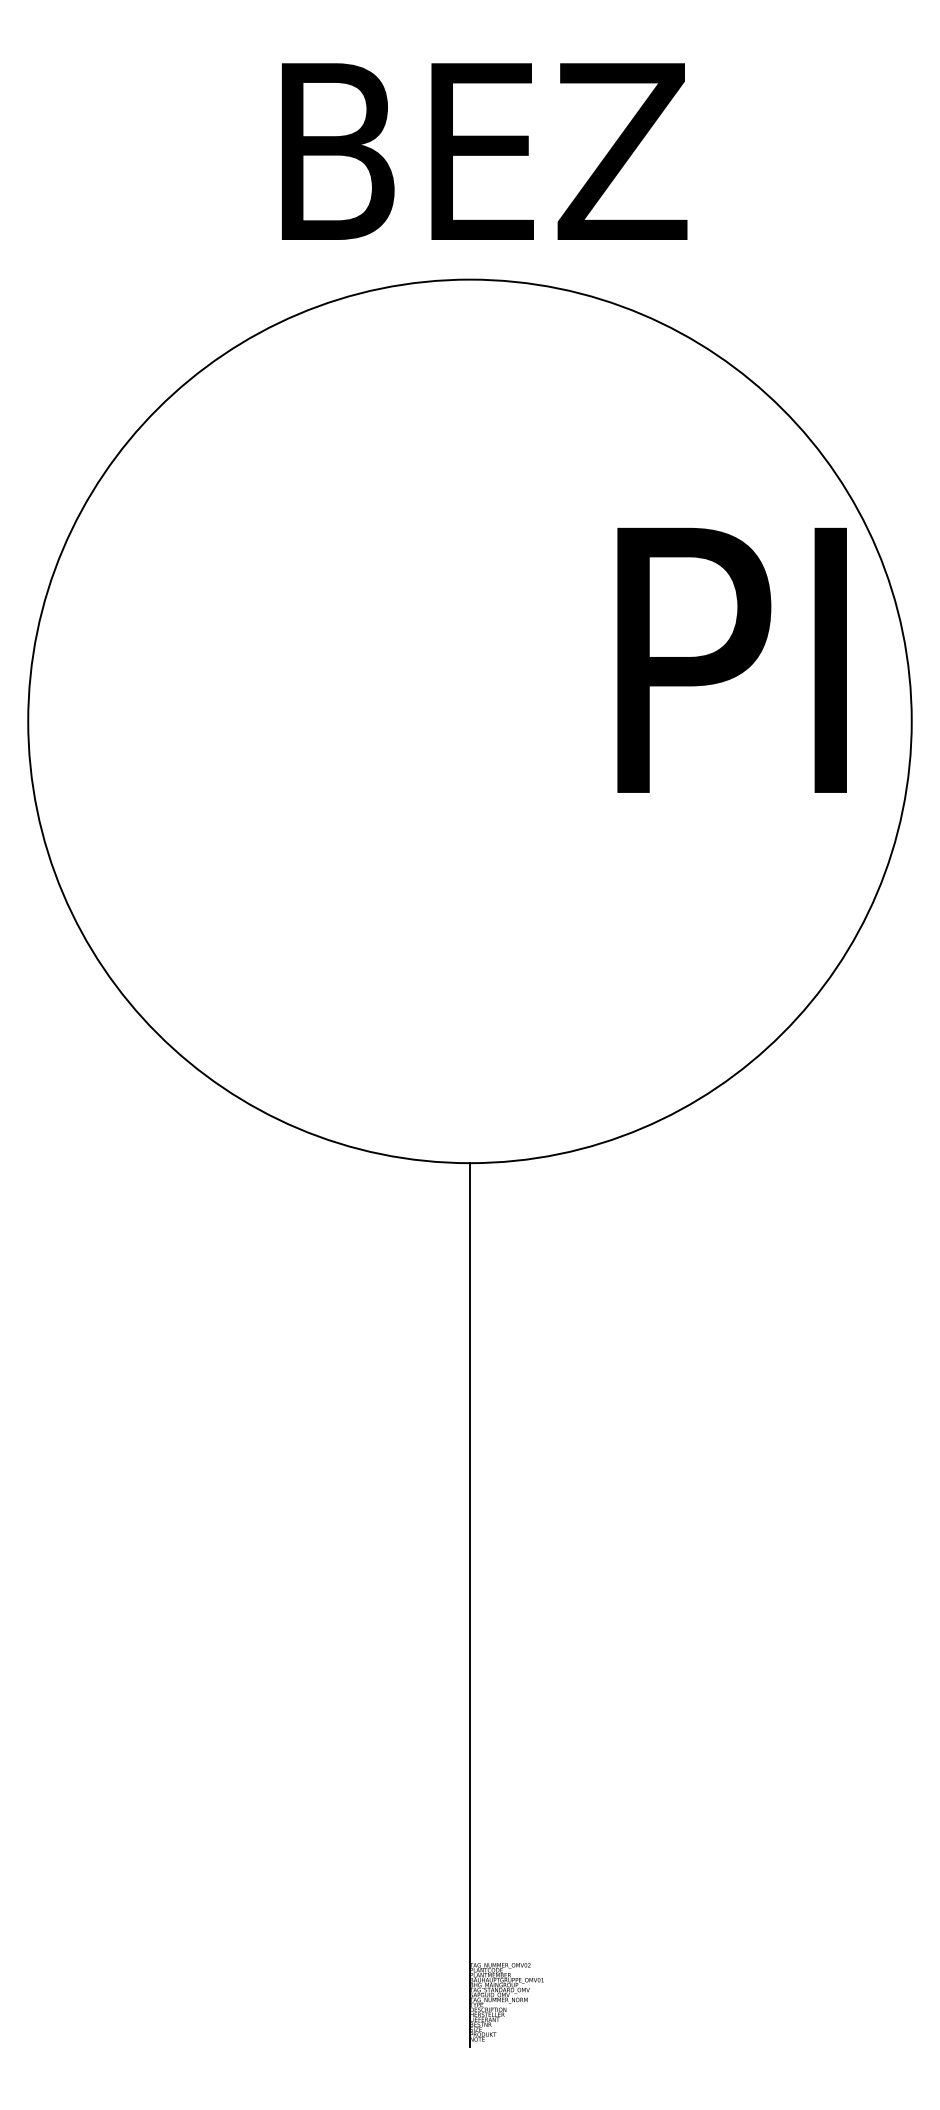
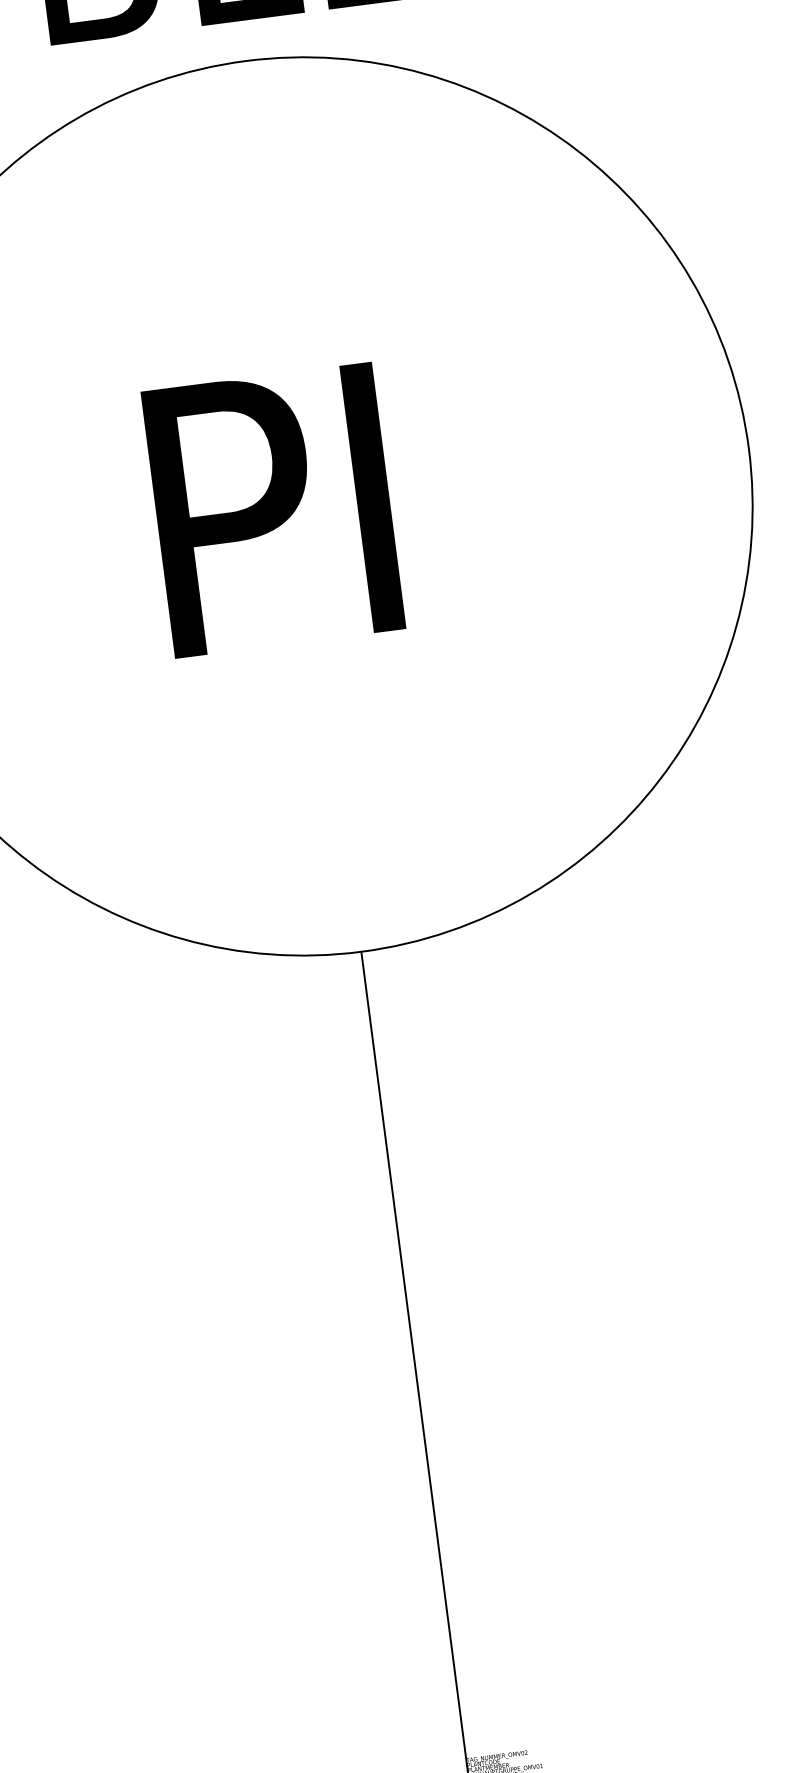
text: (731, 659) -> (272, 509), moved

